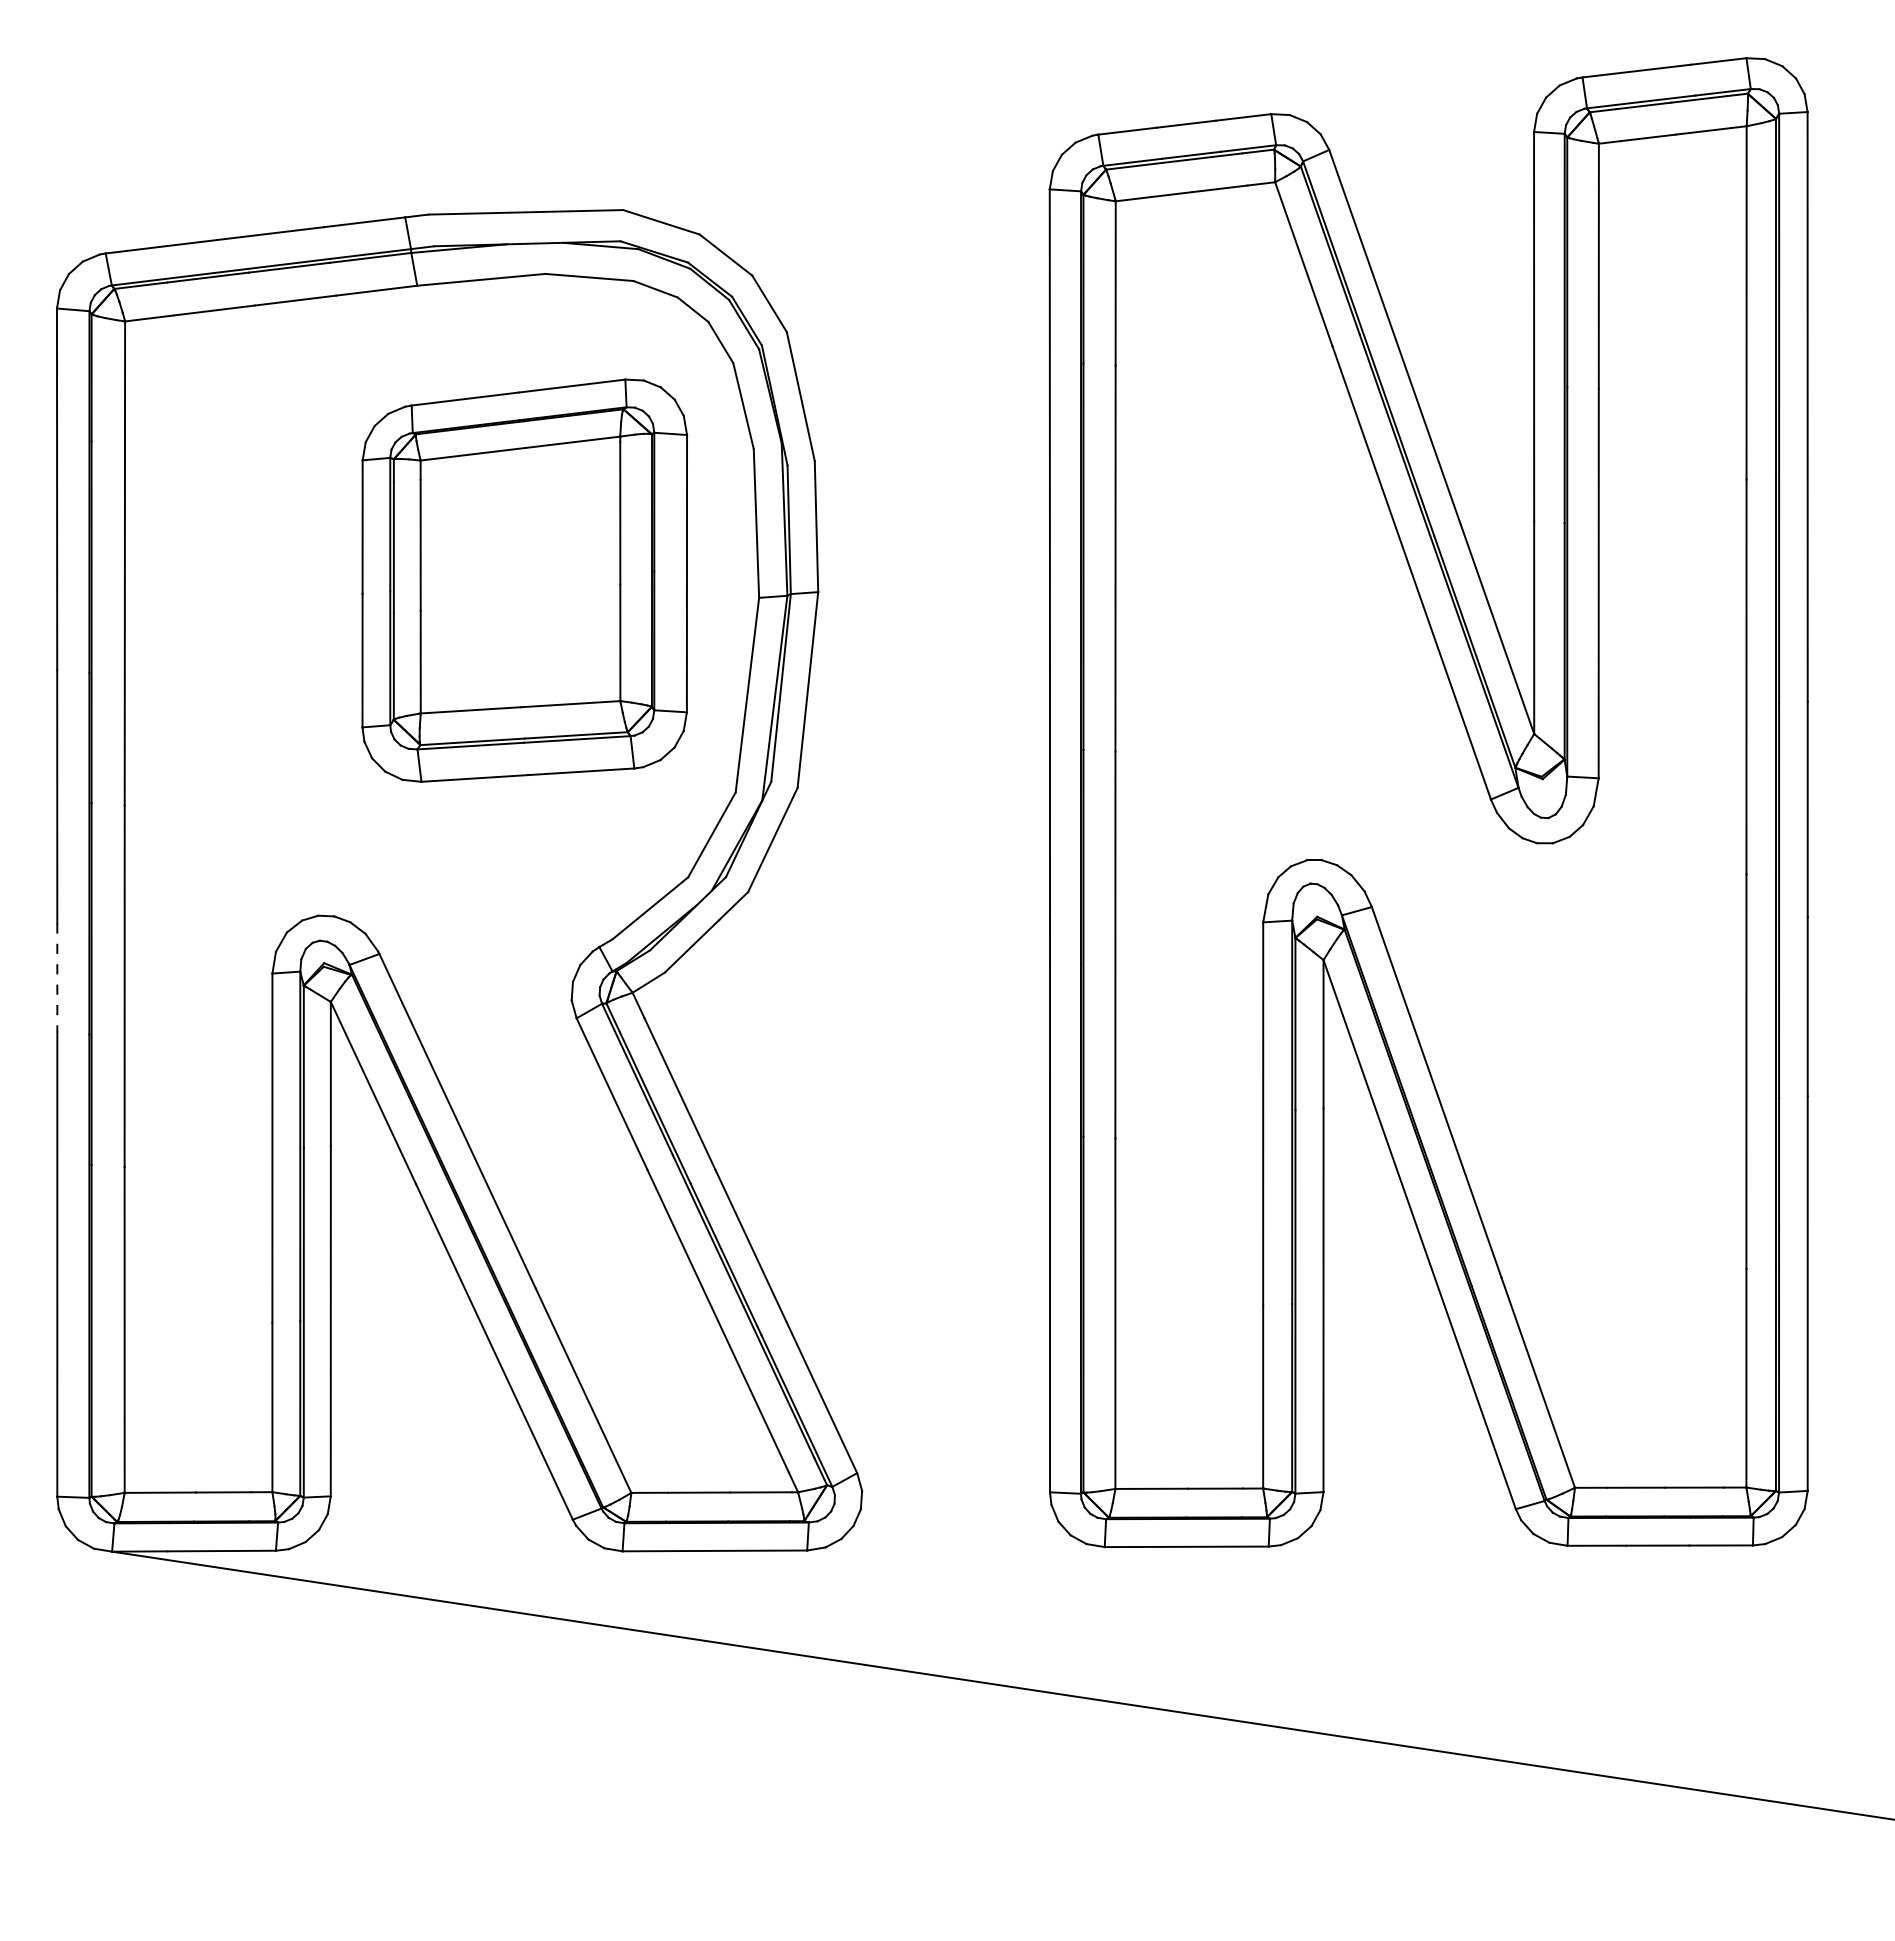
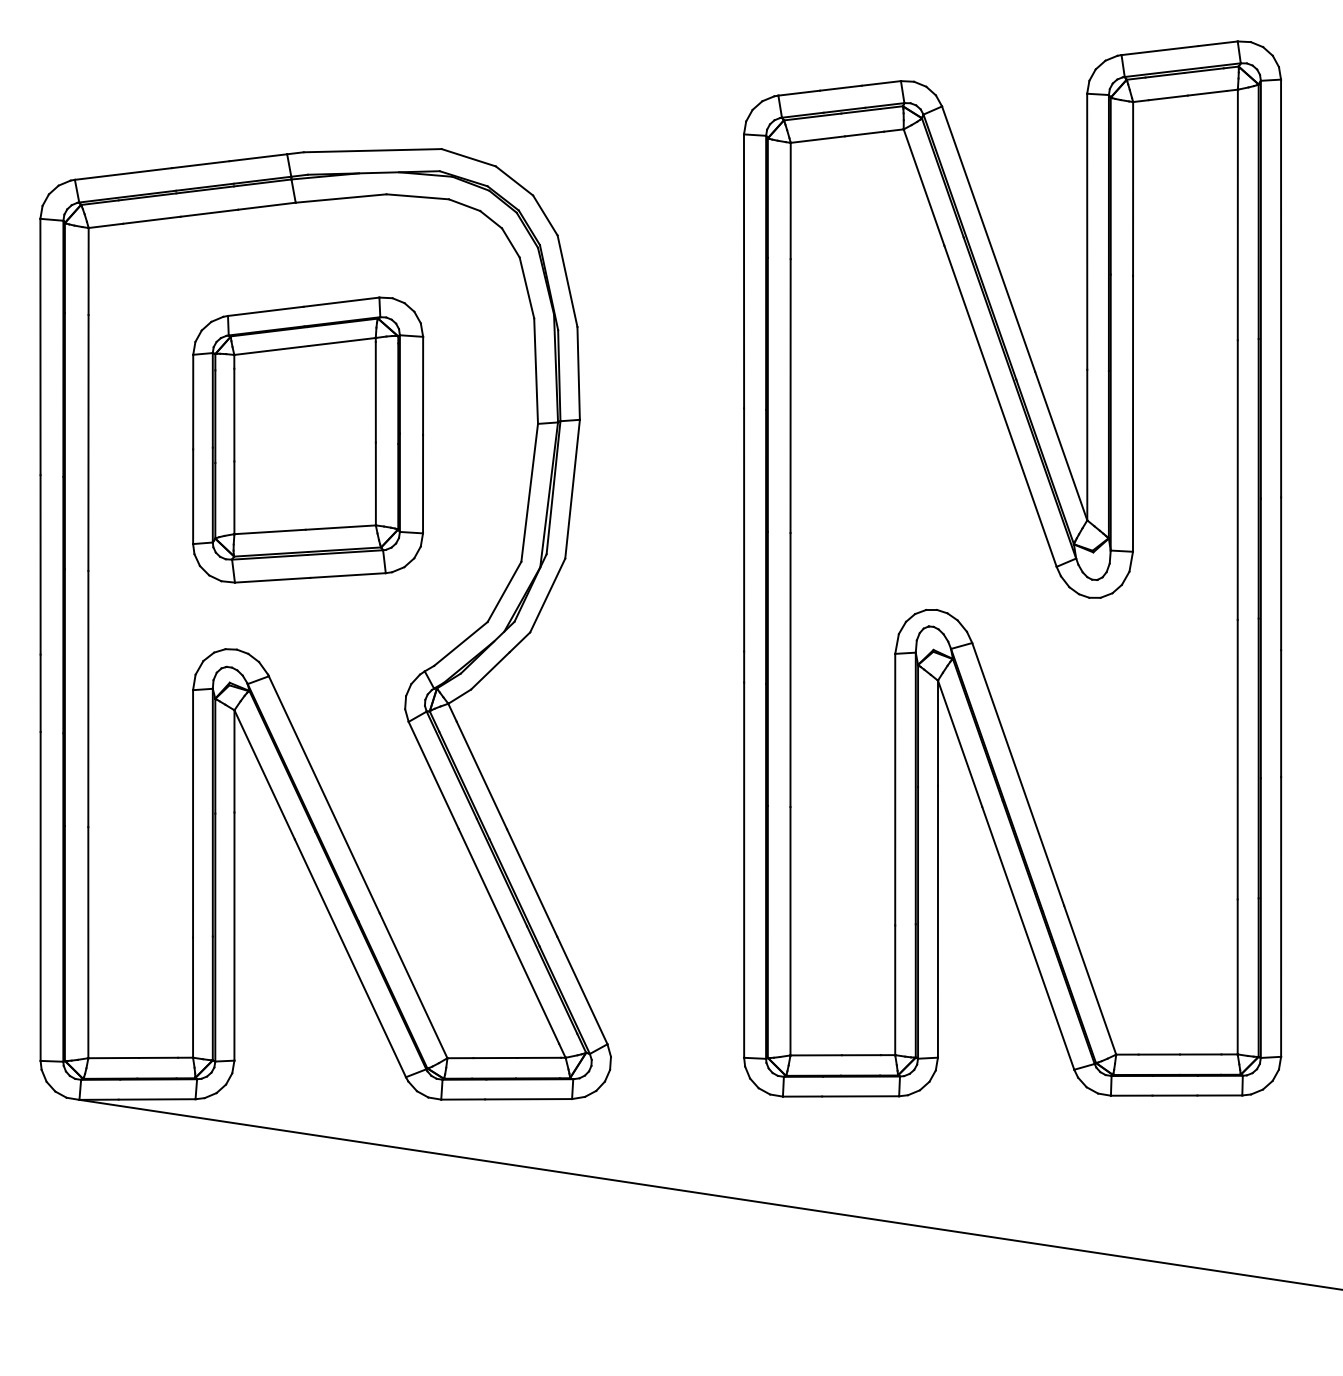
part: (524, 580) -> (307, 439), moved
line: (57, 978) -> (40, 693), dashed -> solid

